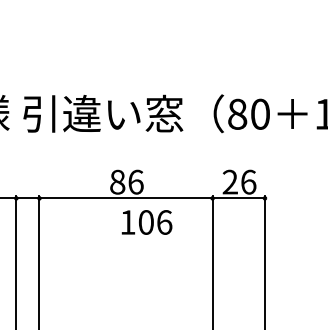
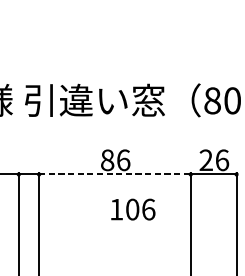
line: (126, 198) -> (115, 174), solid -> dashed
text: (146, 222) -> (132, 209), moved

